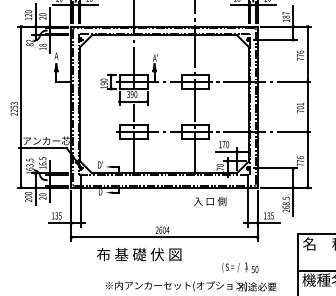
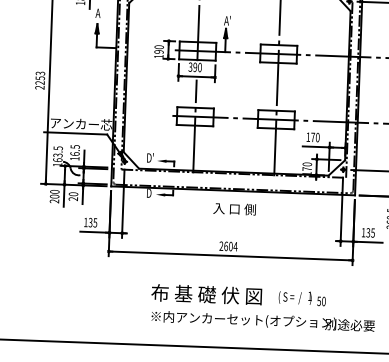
text: (210, 201) -> (235, 209), moved
text: (139, 254) -> (207, 294), moved
text: (240, 267) -> (302, 298), moved

